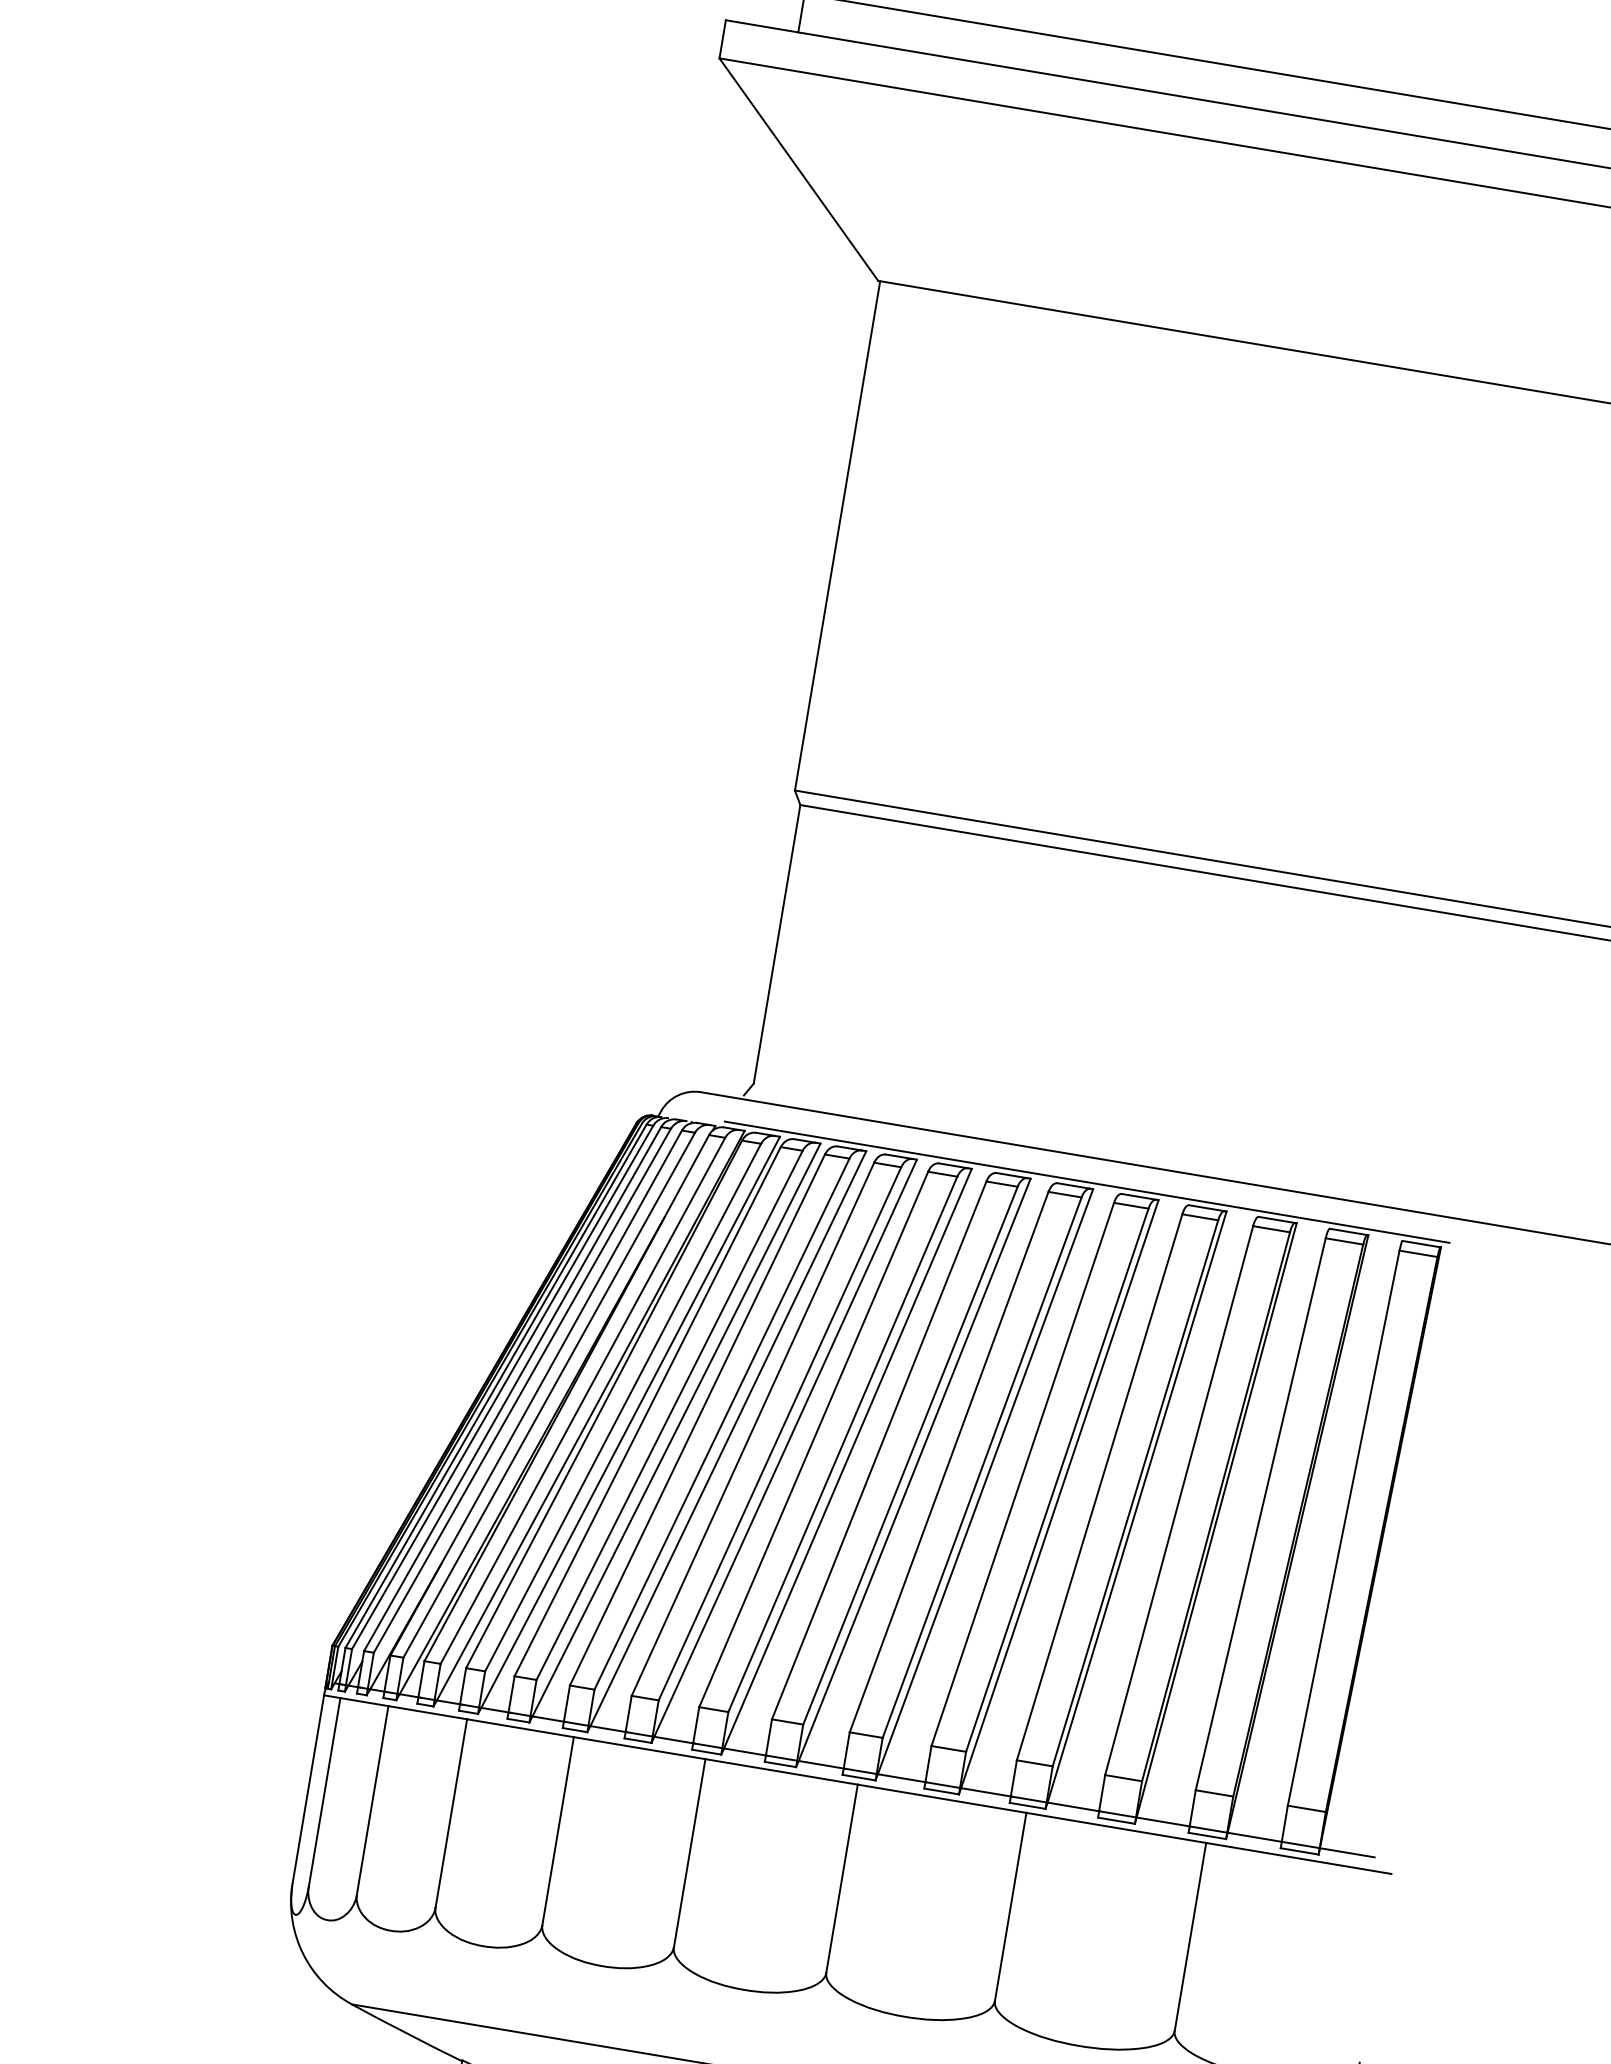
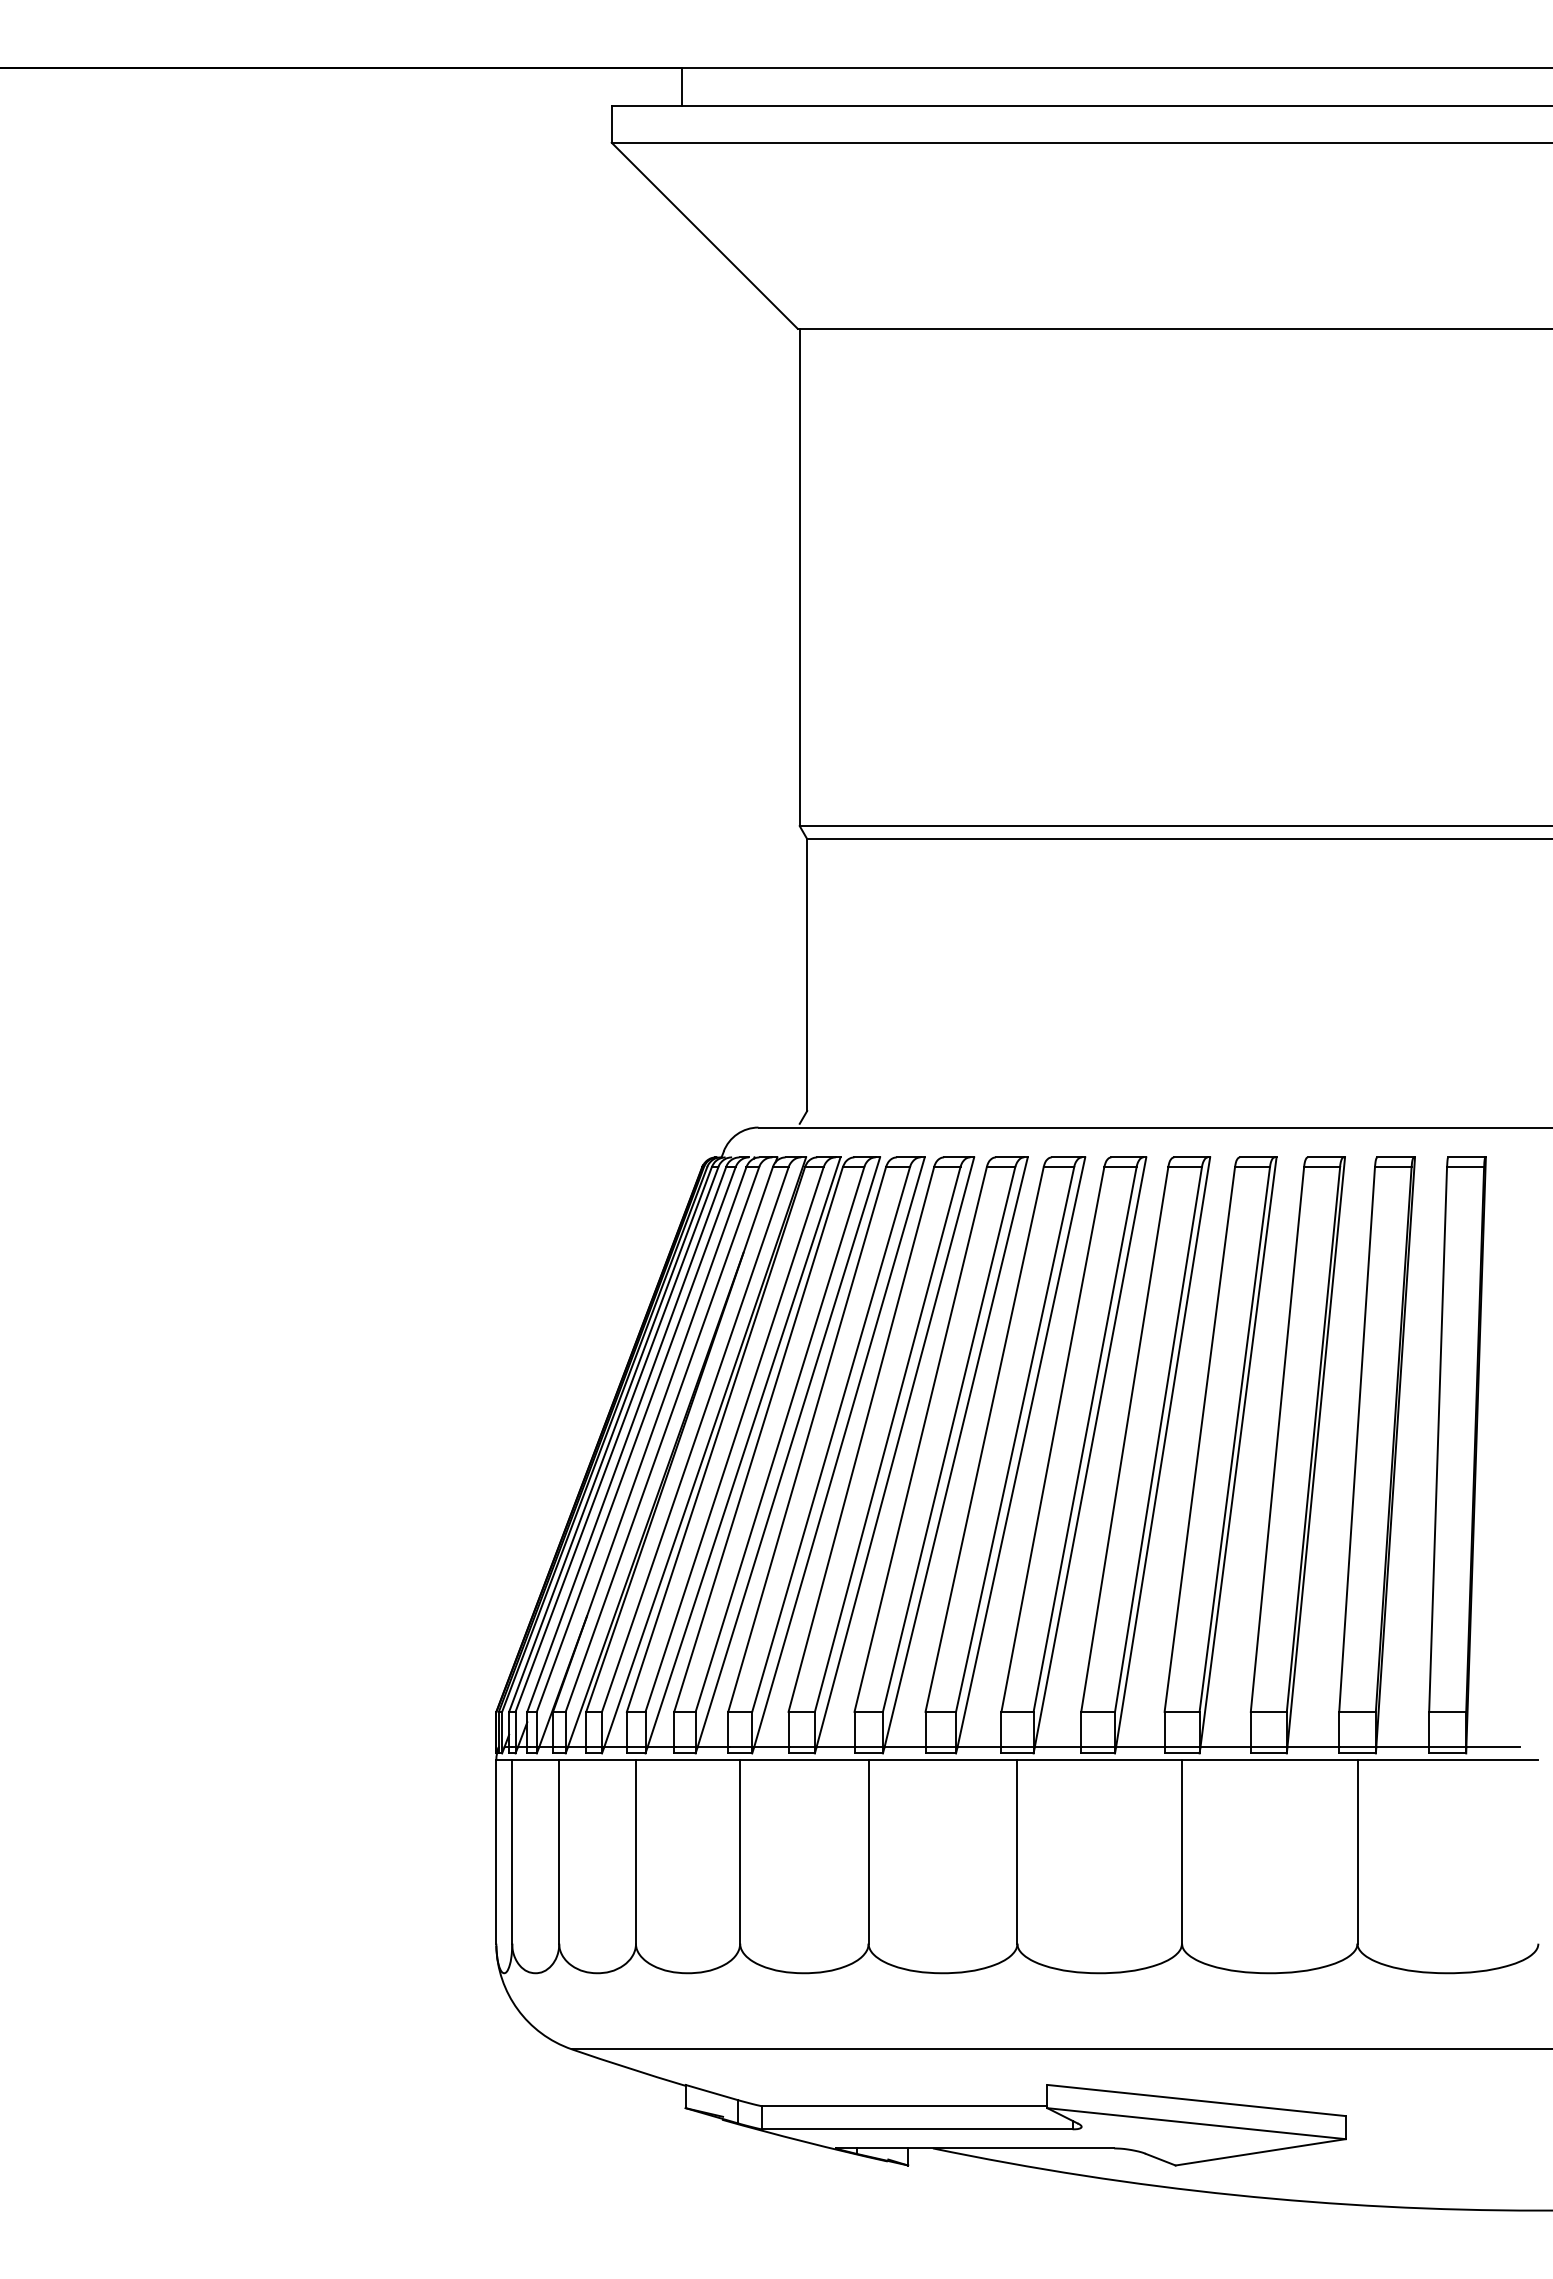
line: (1087, 1182) -> (1139, 1151), removed

